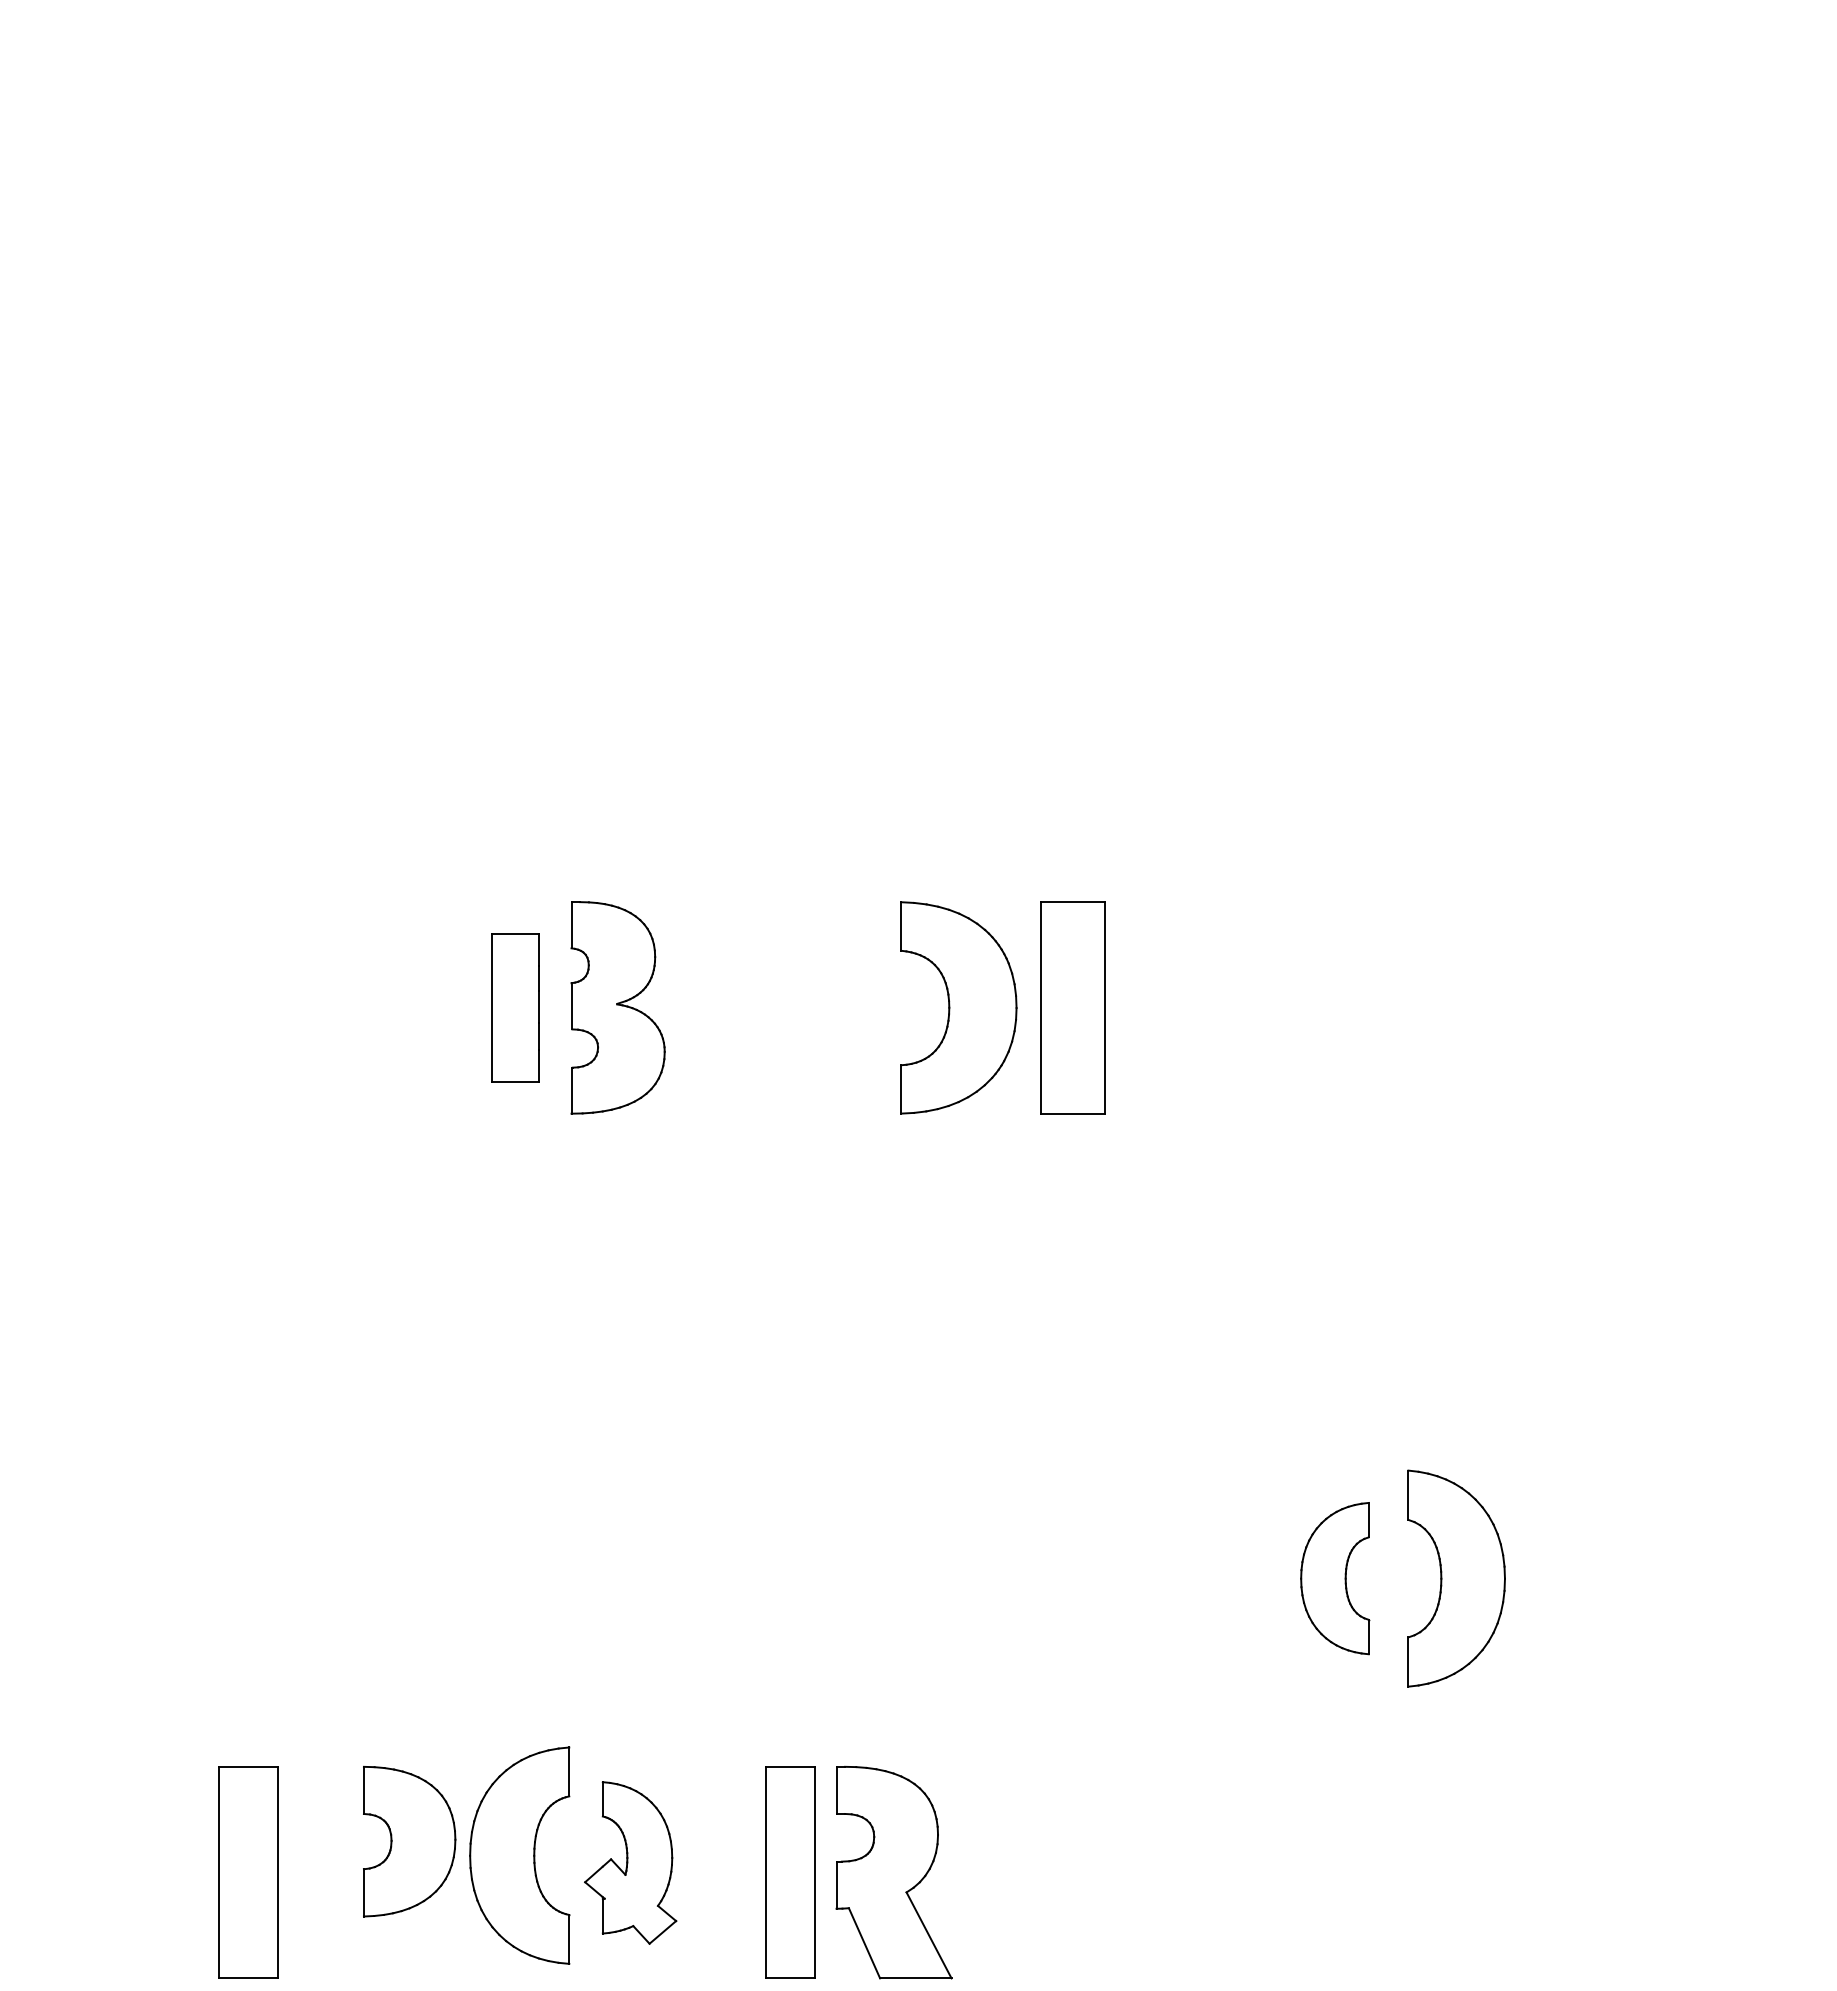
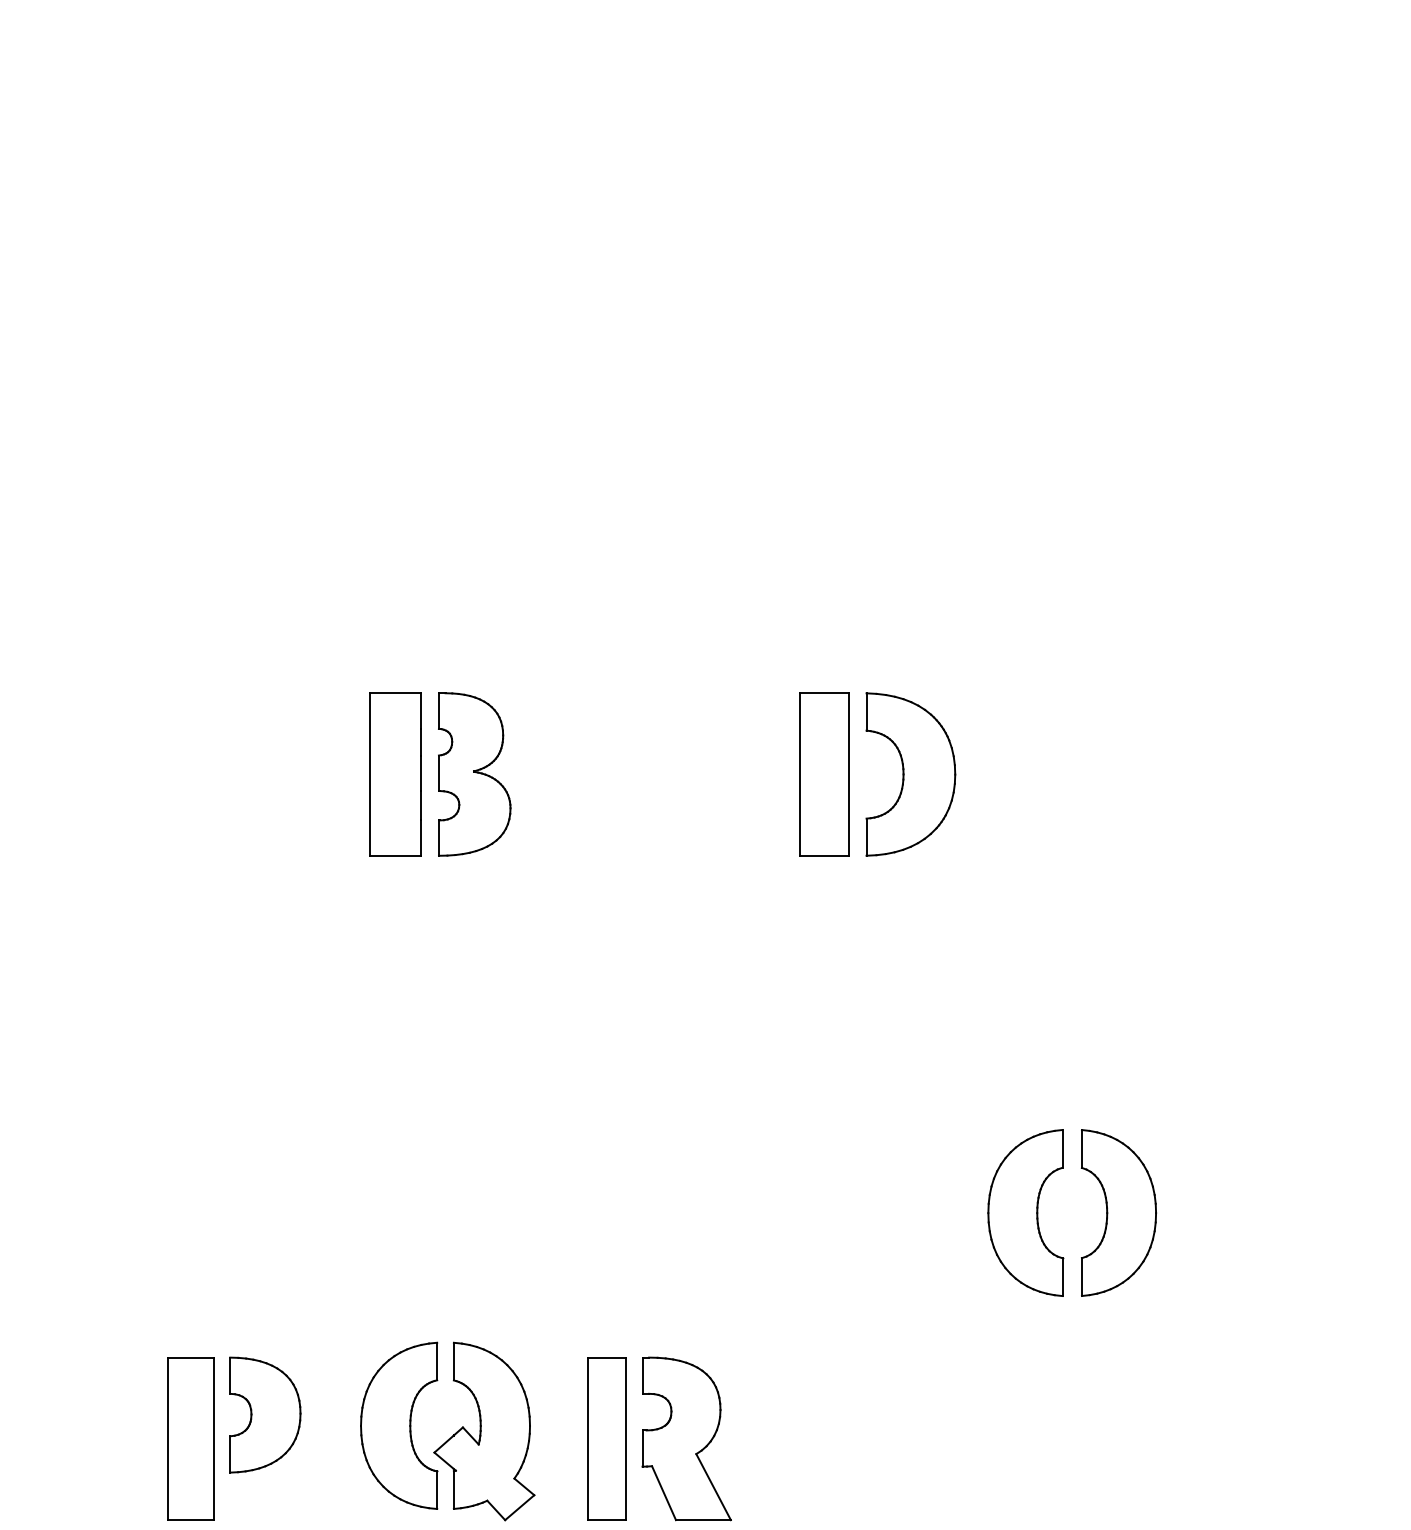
part: (514, 1007) -> (395, 774), size x1.43
part: (958, 1007) -> (910, 774), moved
part: (1334, 1578) -> (1025, 1212), size x1.43
part: (409, 1841) -> (265, 1414), moved
part: (630, 1862) -> (484, 1431), size x1.43

